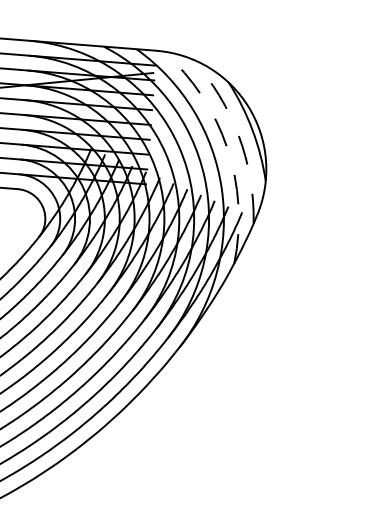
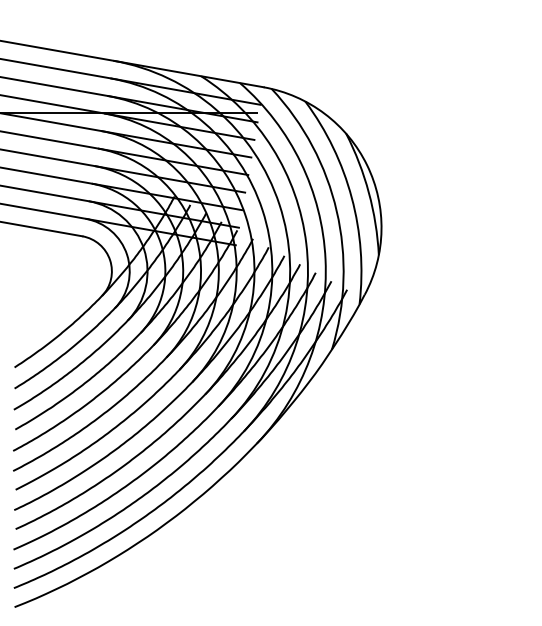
arc: (238, 135) -> (351, 197), dashed -> solid
arc: (227, 148) -> (336, 211), dashed -> solid

